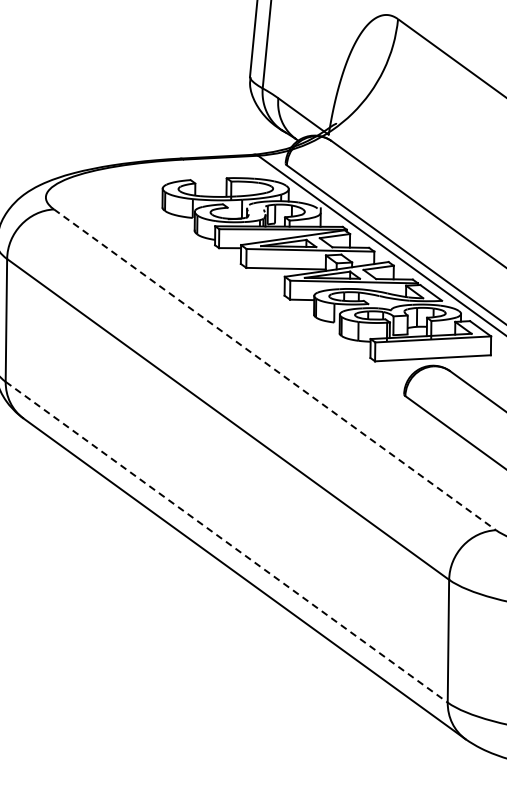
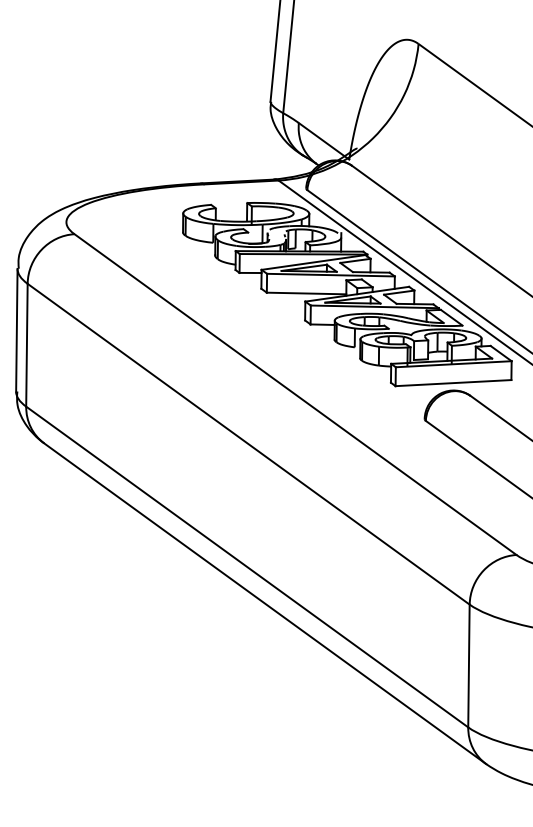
line: (274, 369) -> (295, 394), dashed -> solid
line: (226, 542) -> (247, 567), dashed -> solid

